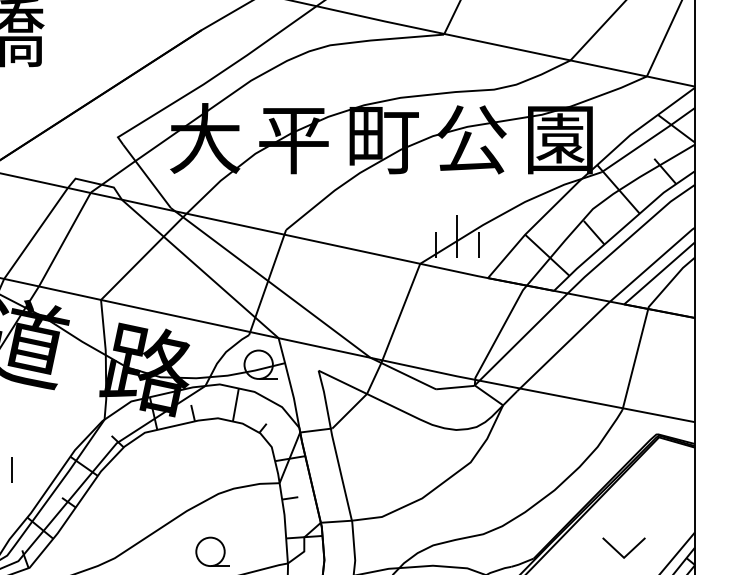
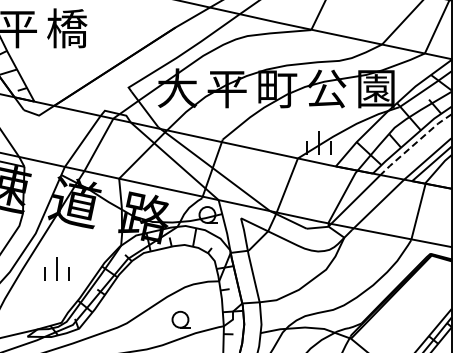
line: (630, 237) -> (415, 143), solid -> dashed
part: (623, 547) -> (411, 317), removed

